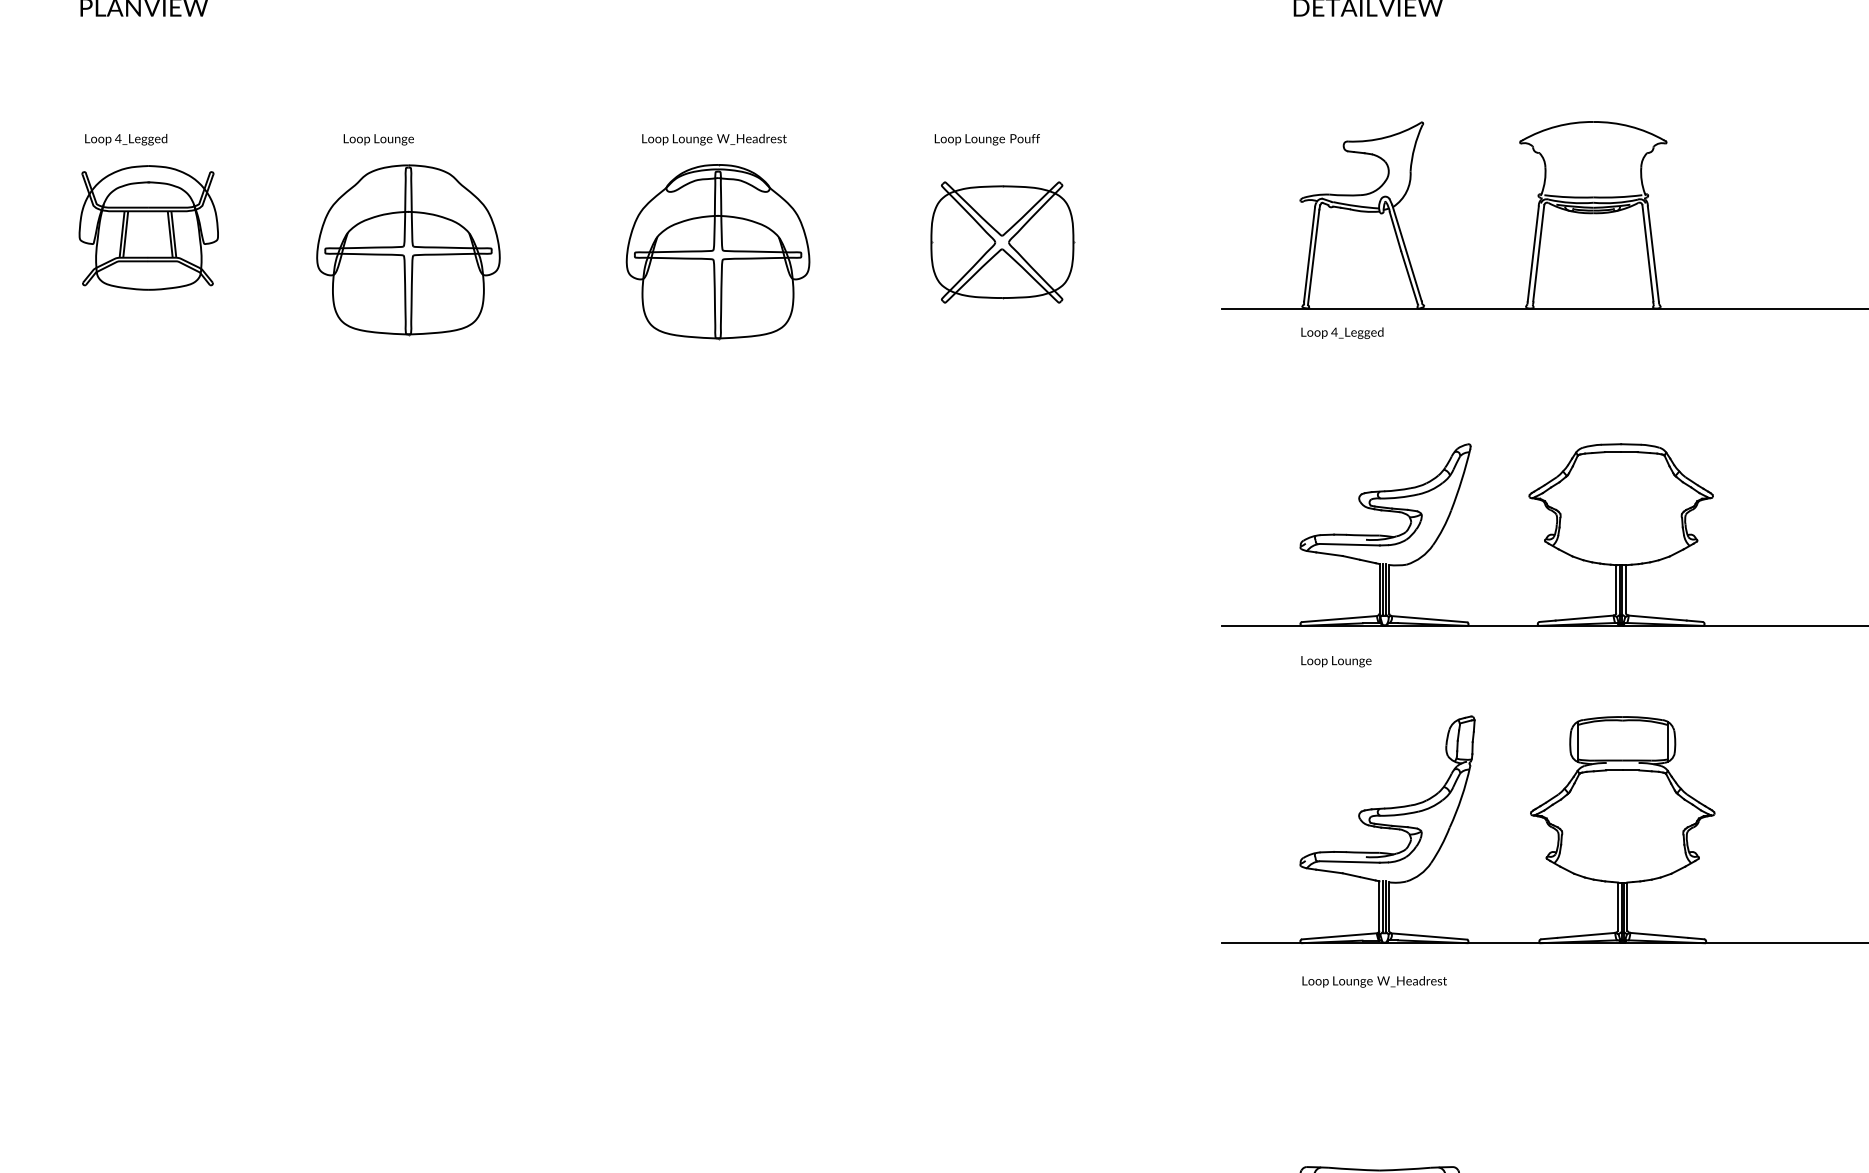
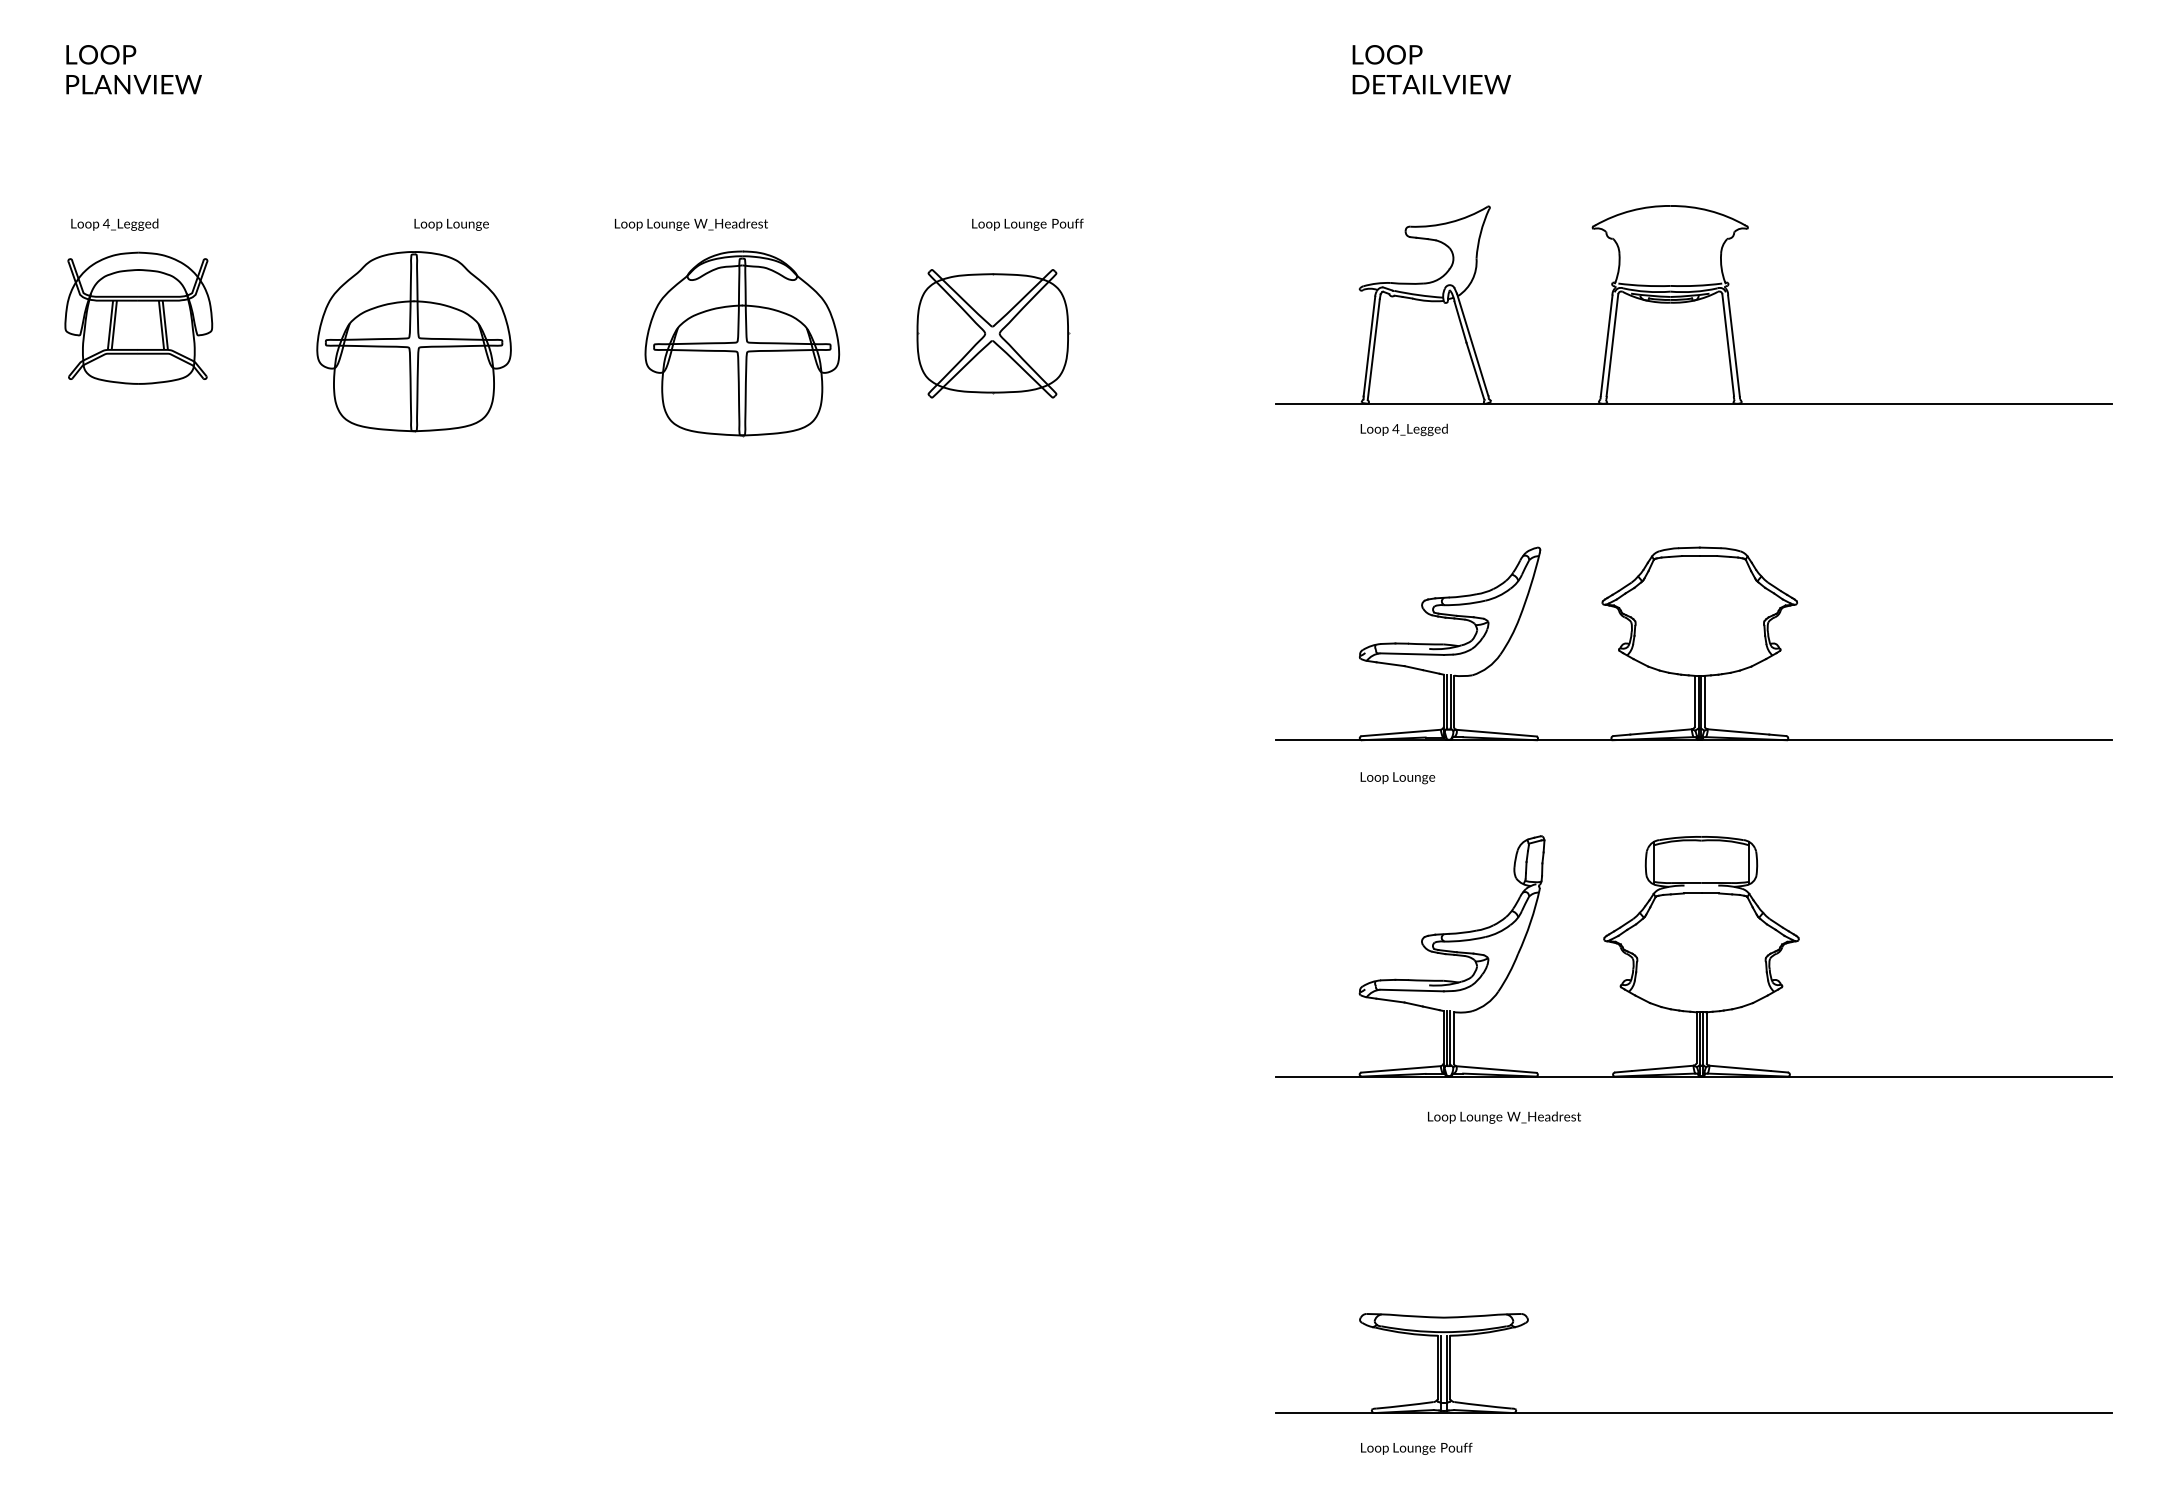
text: (378, 139) -> (451, 224), moved
text: (714, 139) -> (691, 224), moved
part: (1003, 242) -> (993, 333), moved
text: (1374, 981) -> (1504, 1117), moved

